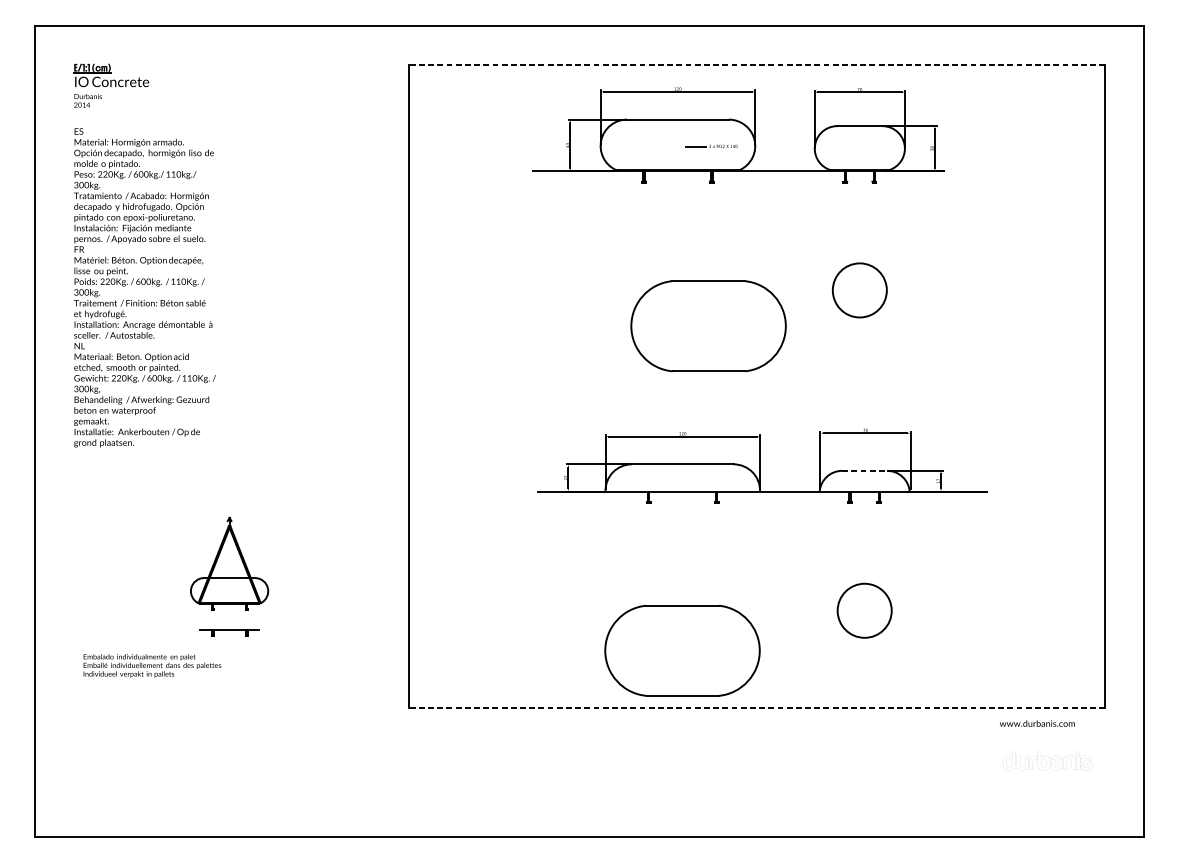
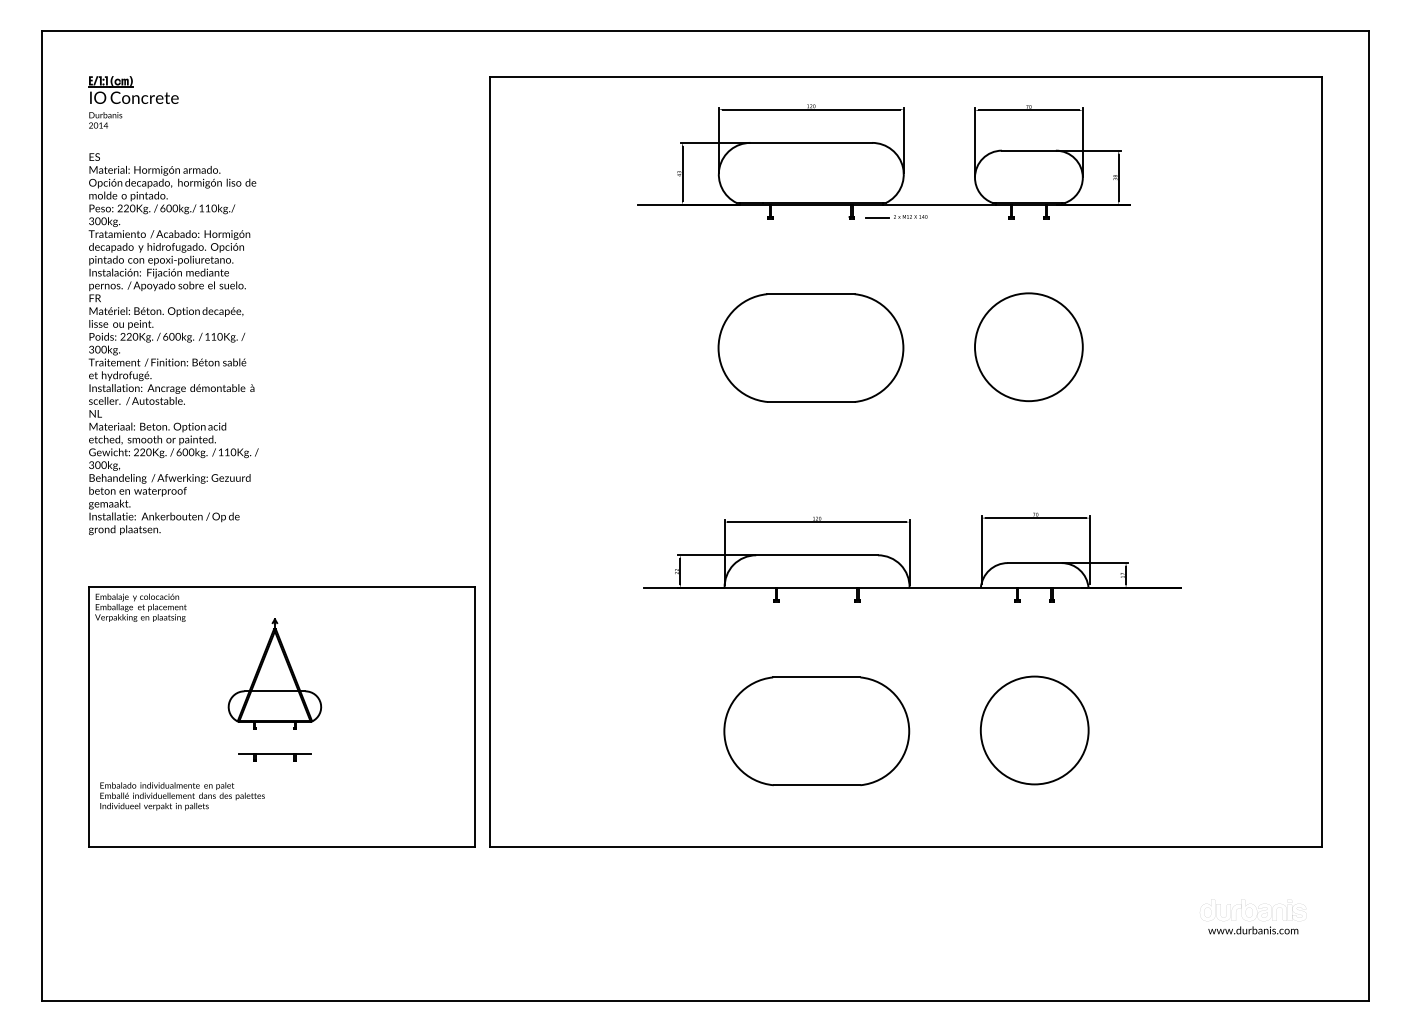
line: (756, 64) -> (905, 76), dashed -> solid
part: (711, 146) -> (896, 216), moved
circle: (859, 290) -> (1028, 347), size x1.67
part: (708, 325) -> (810, 347), moved
line: (864, 471) -> (1034, 563), dashed -> solid
part: (235, 599) -> (281, 716), added
circle: (864, 610) -> (1034, 730), size x1.67
part: (682, 650) -> (816, 731), moved
line: (756, 708) -> (905, 847), dashed -> solid
text: (1037, 723) -> (1253, 930), moved

